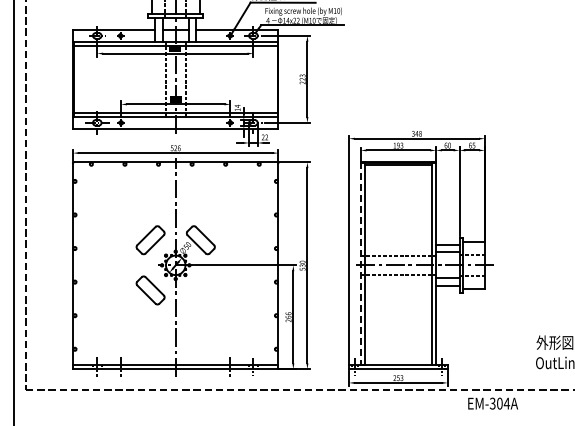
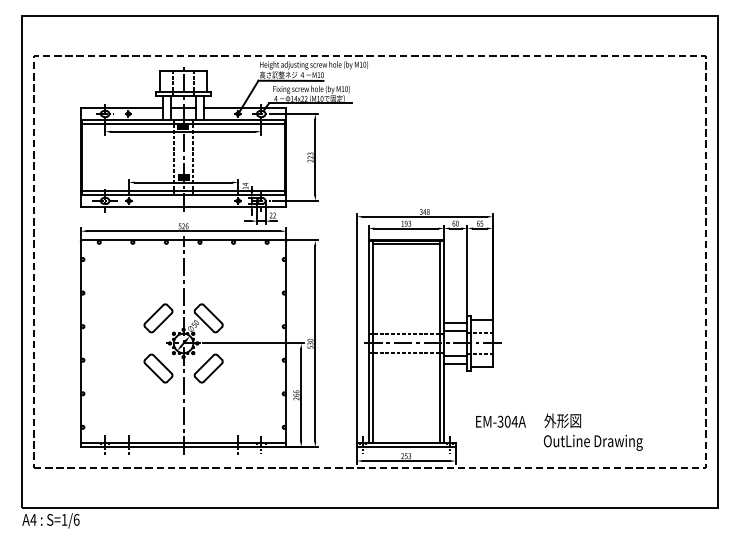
line: (360, 264) -> (368, 342), dashed -> solid
part: (200, 290) -> (208, 368), added
text: (492, 403) -> (500, 421), moved

